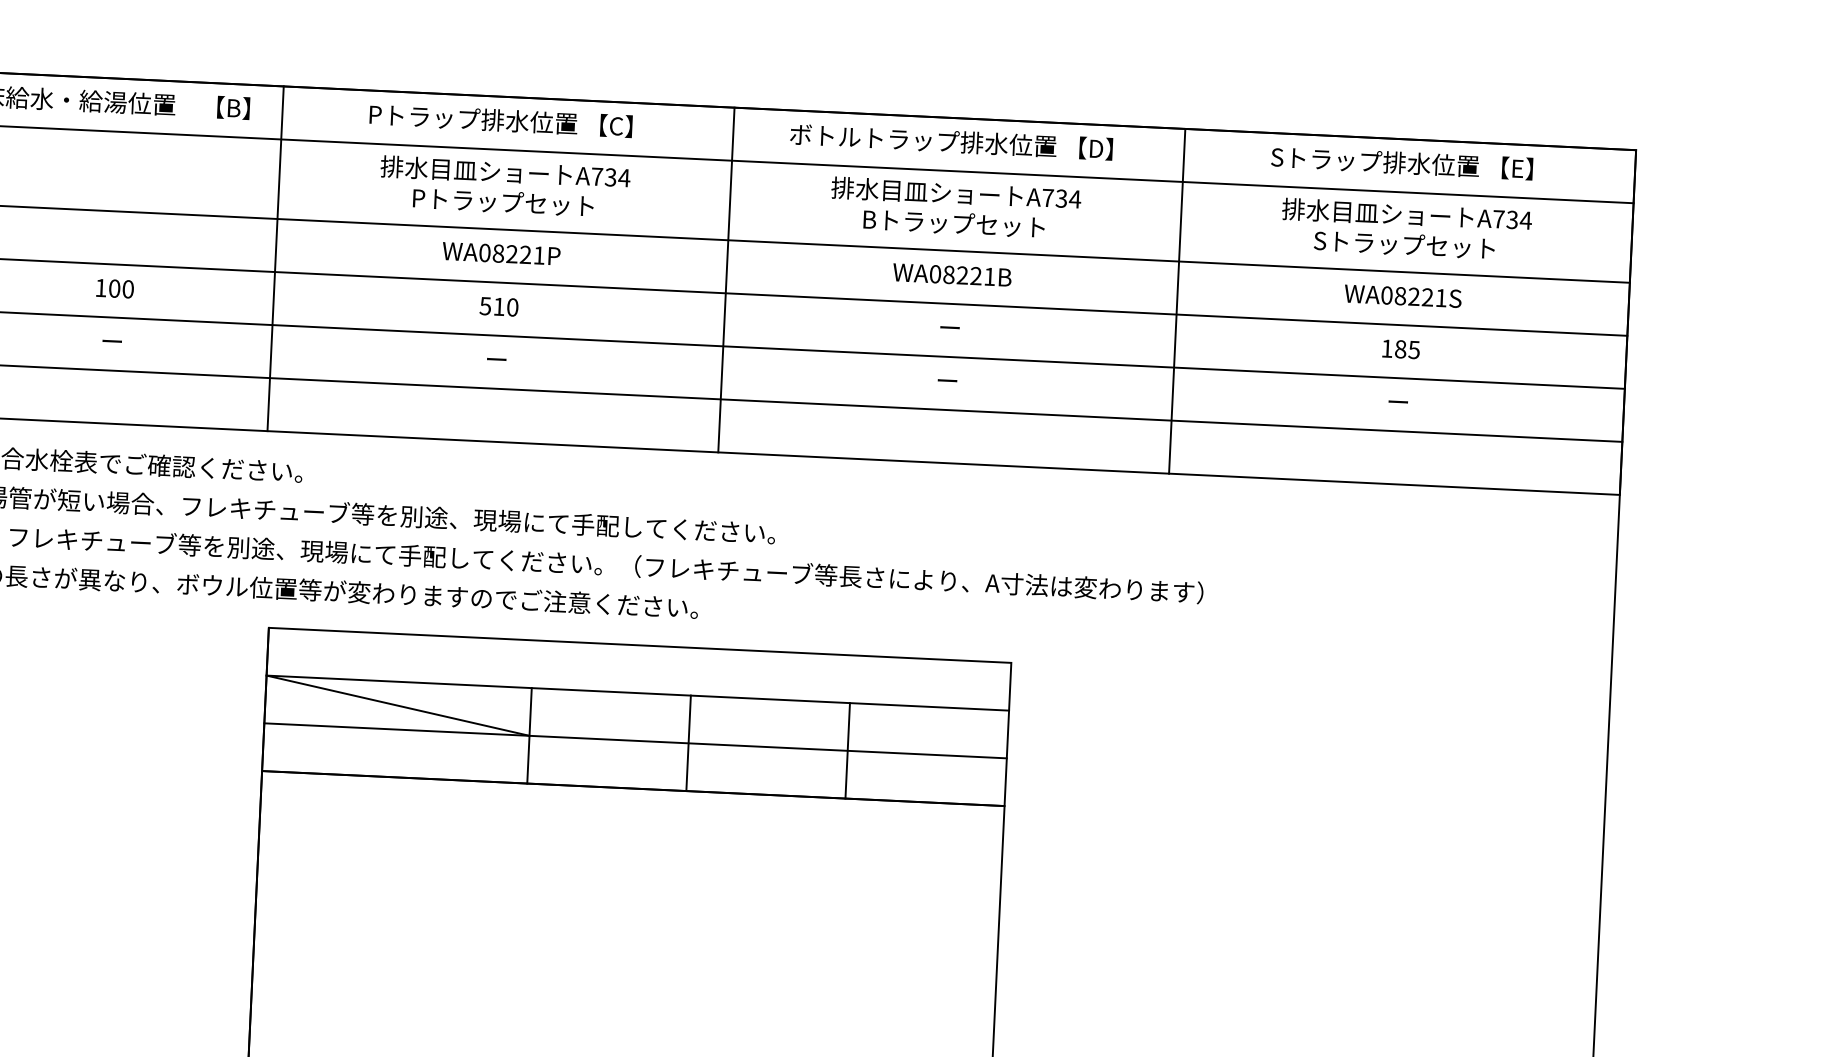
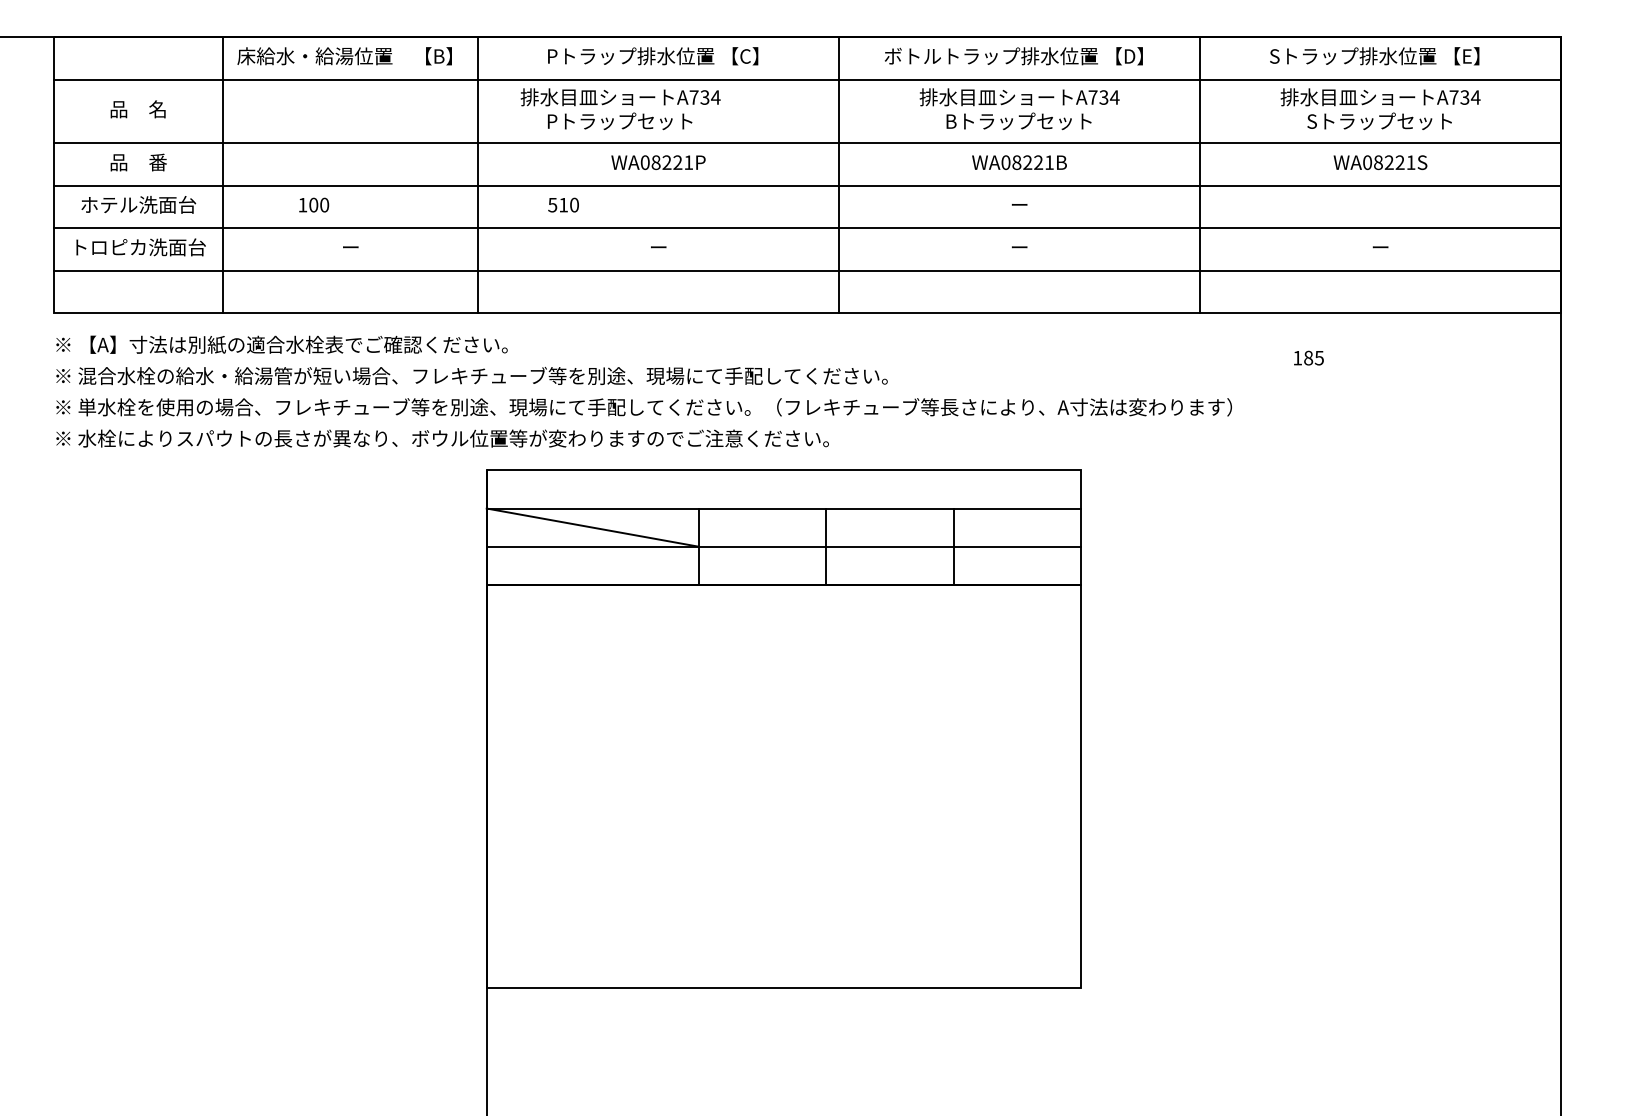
text: (504, 187) -> (620, 109), moved
text: (115, 287) -> (314, 204), moved
text: (499, 306) -> (563, 204), moved
text: (1400, 348) -> (1308, 357), moved

